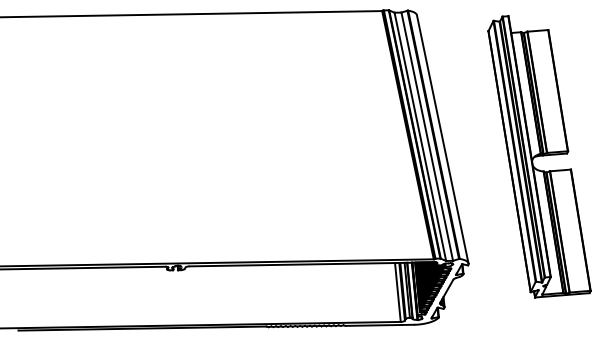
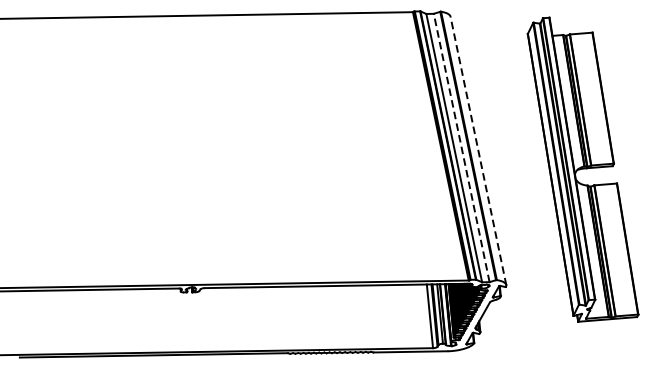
line: (427, 136) -> (461, 147), solid -> dashed
line: (442, 139) -> (478, 150), solid -> dashed

